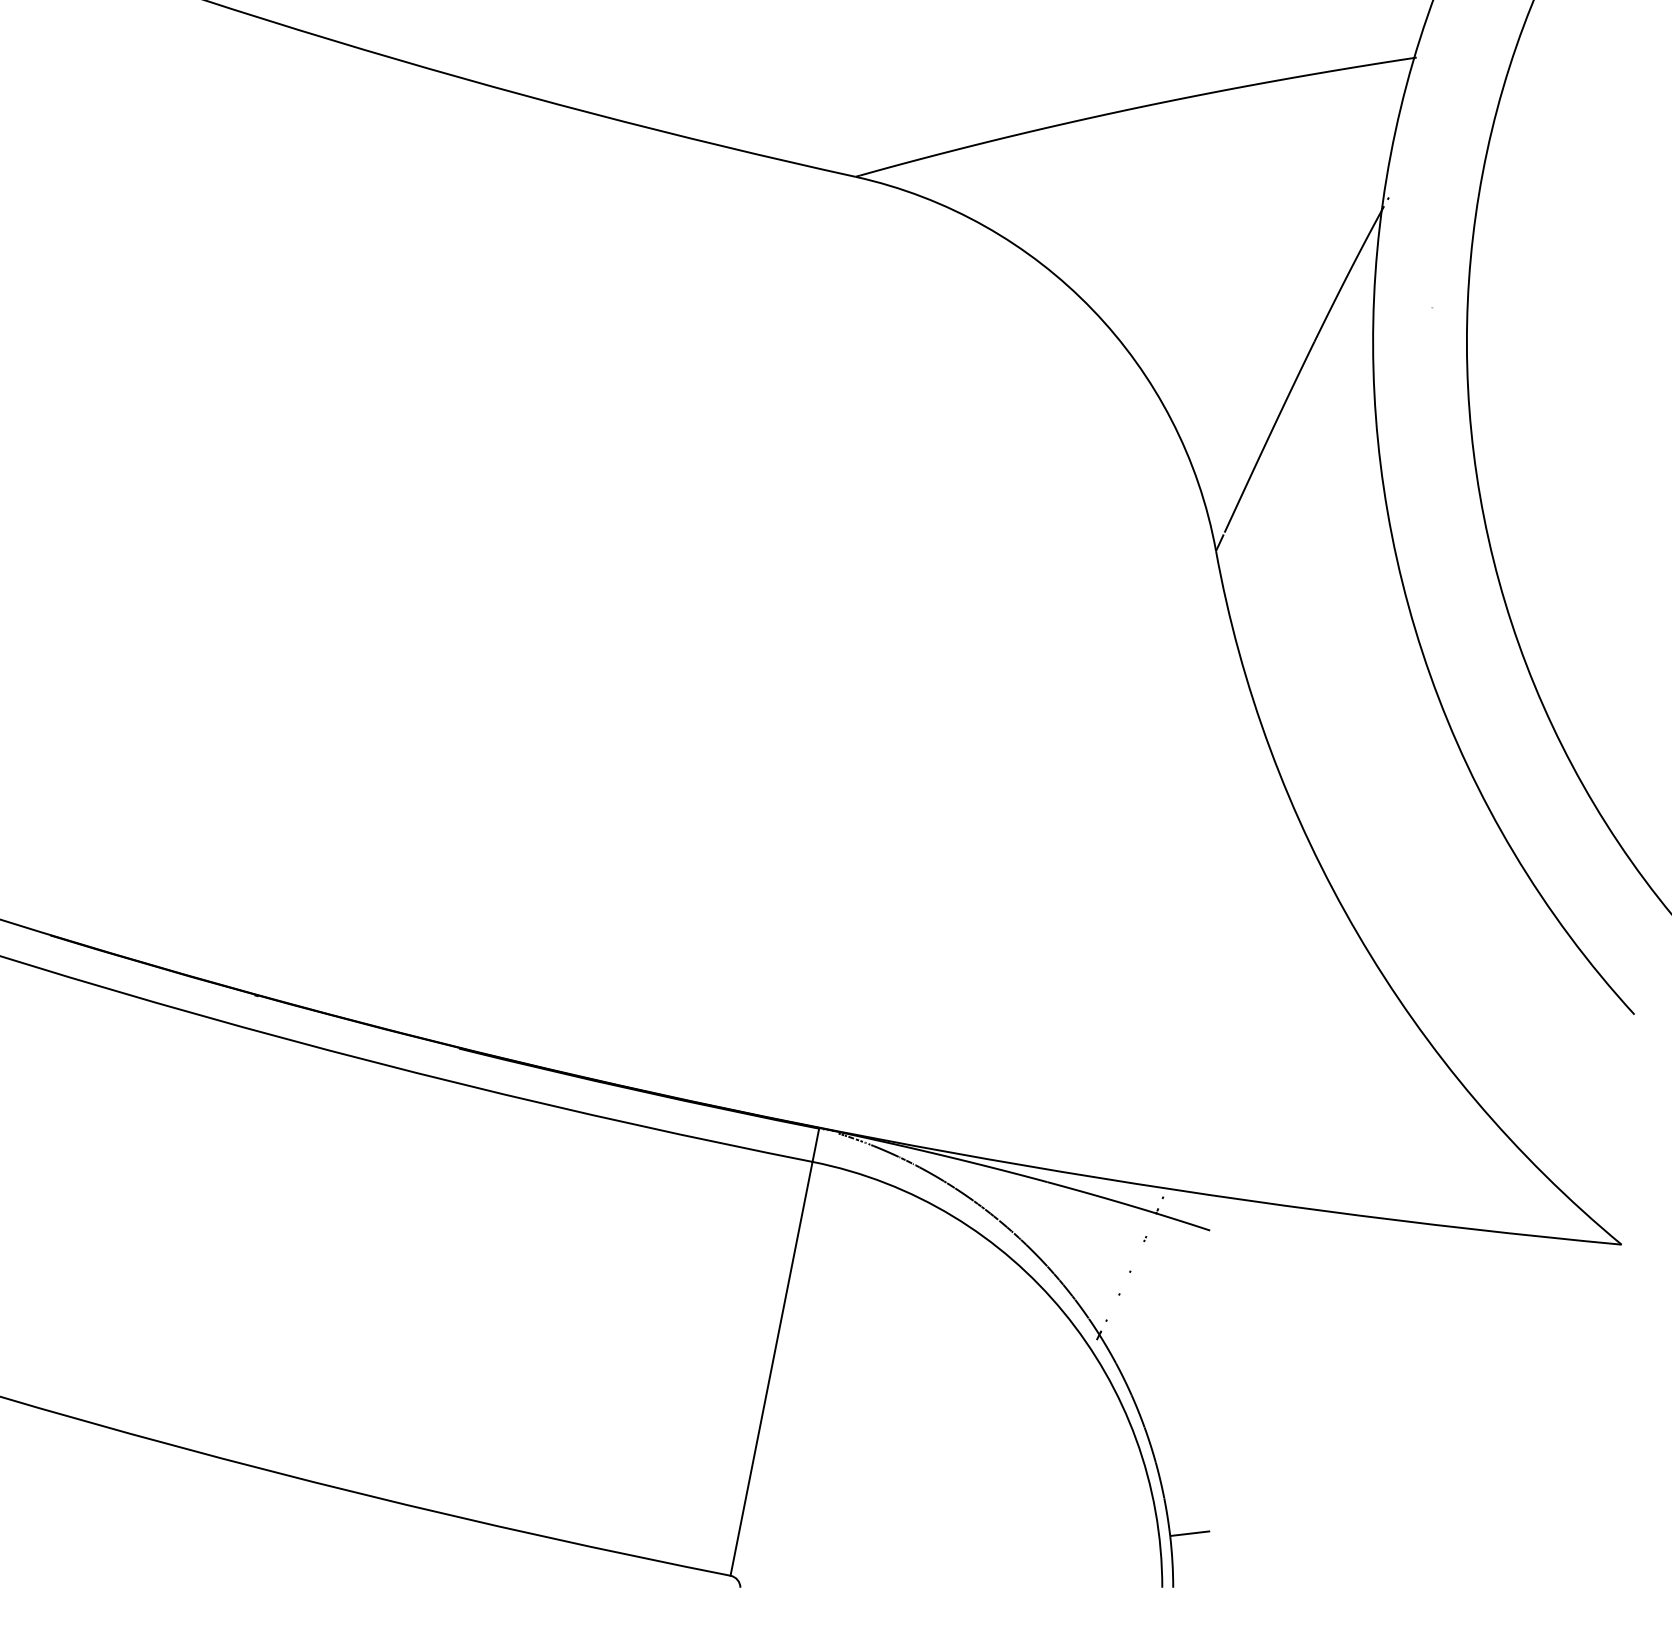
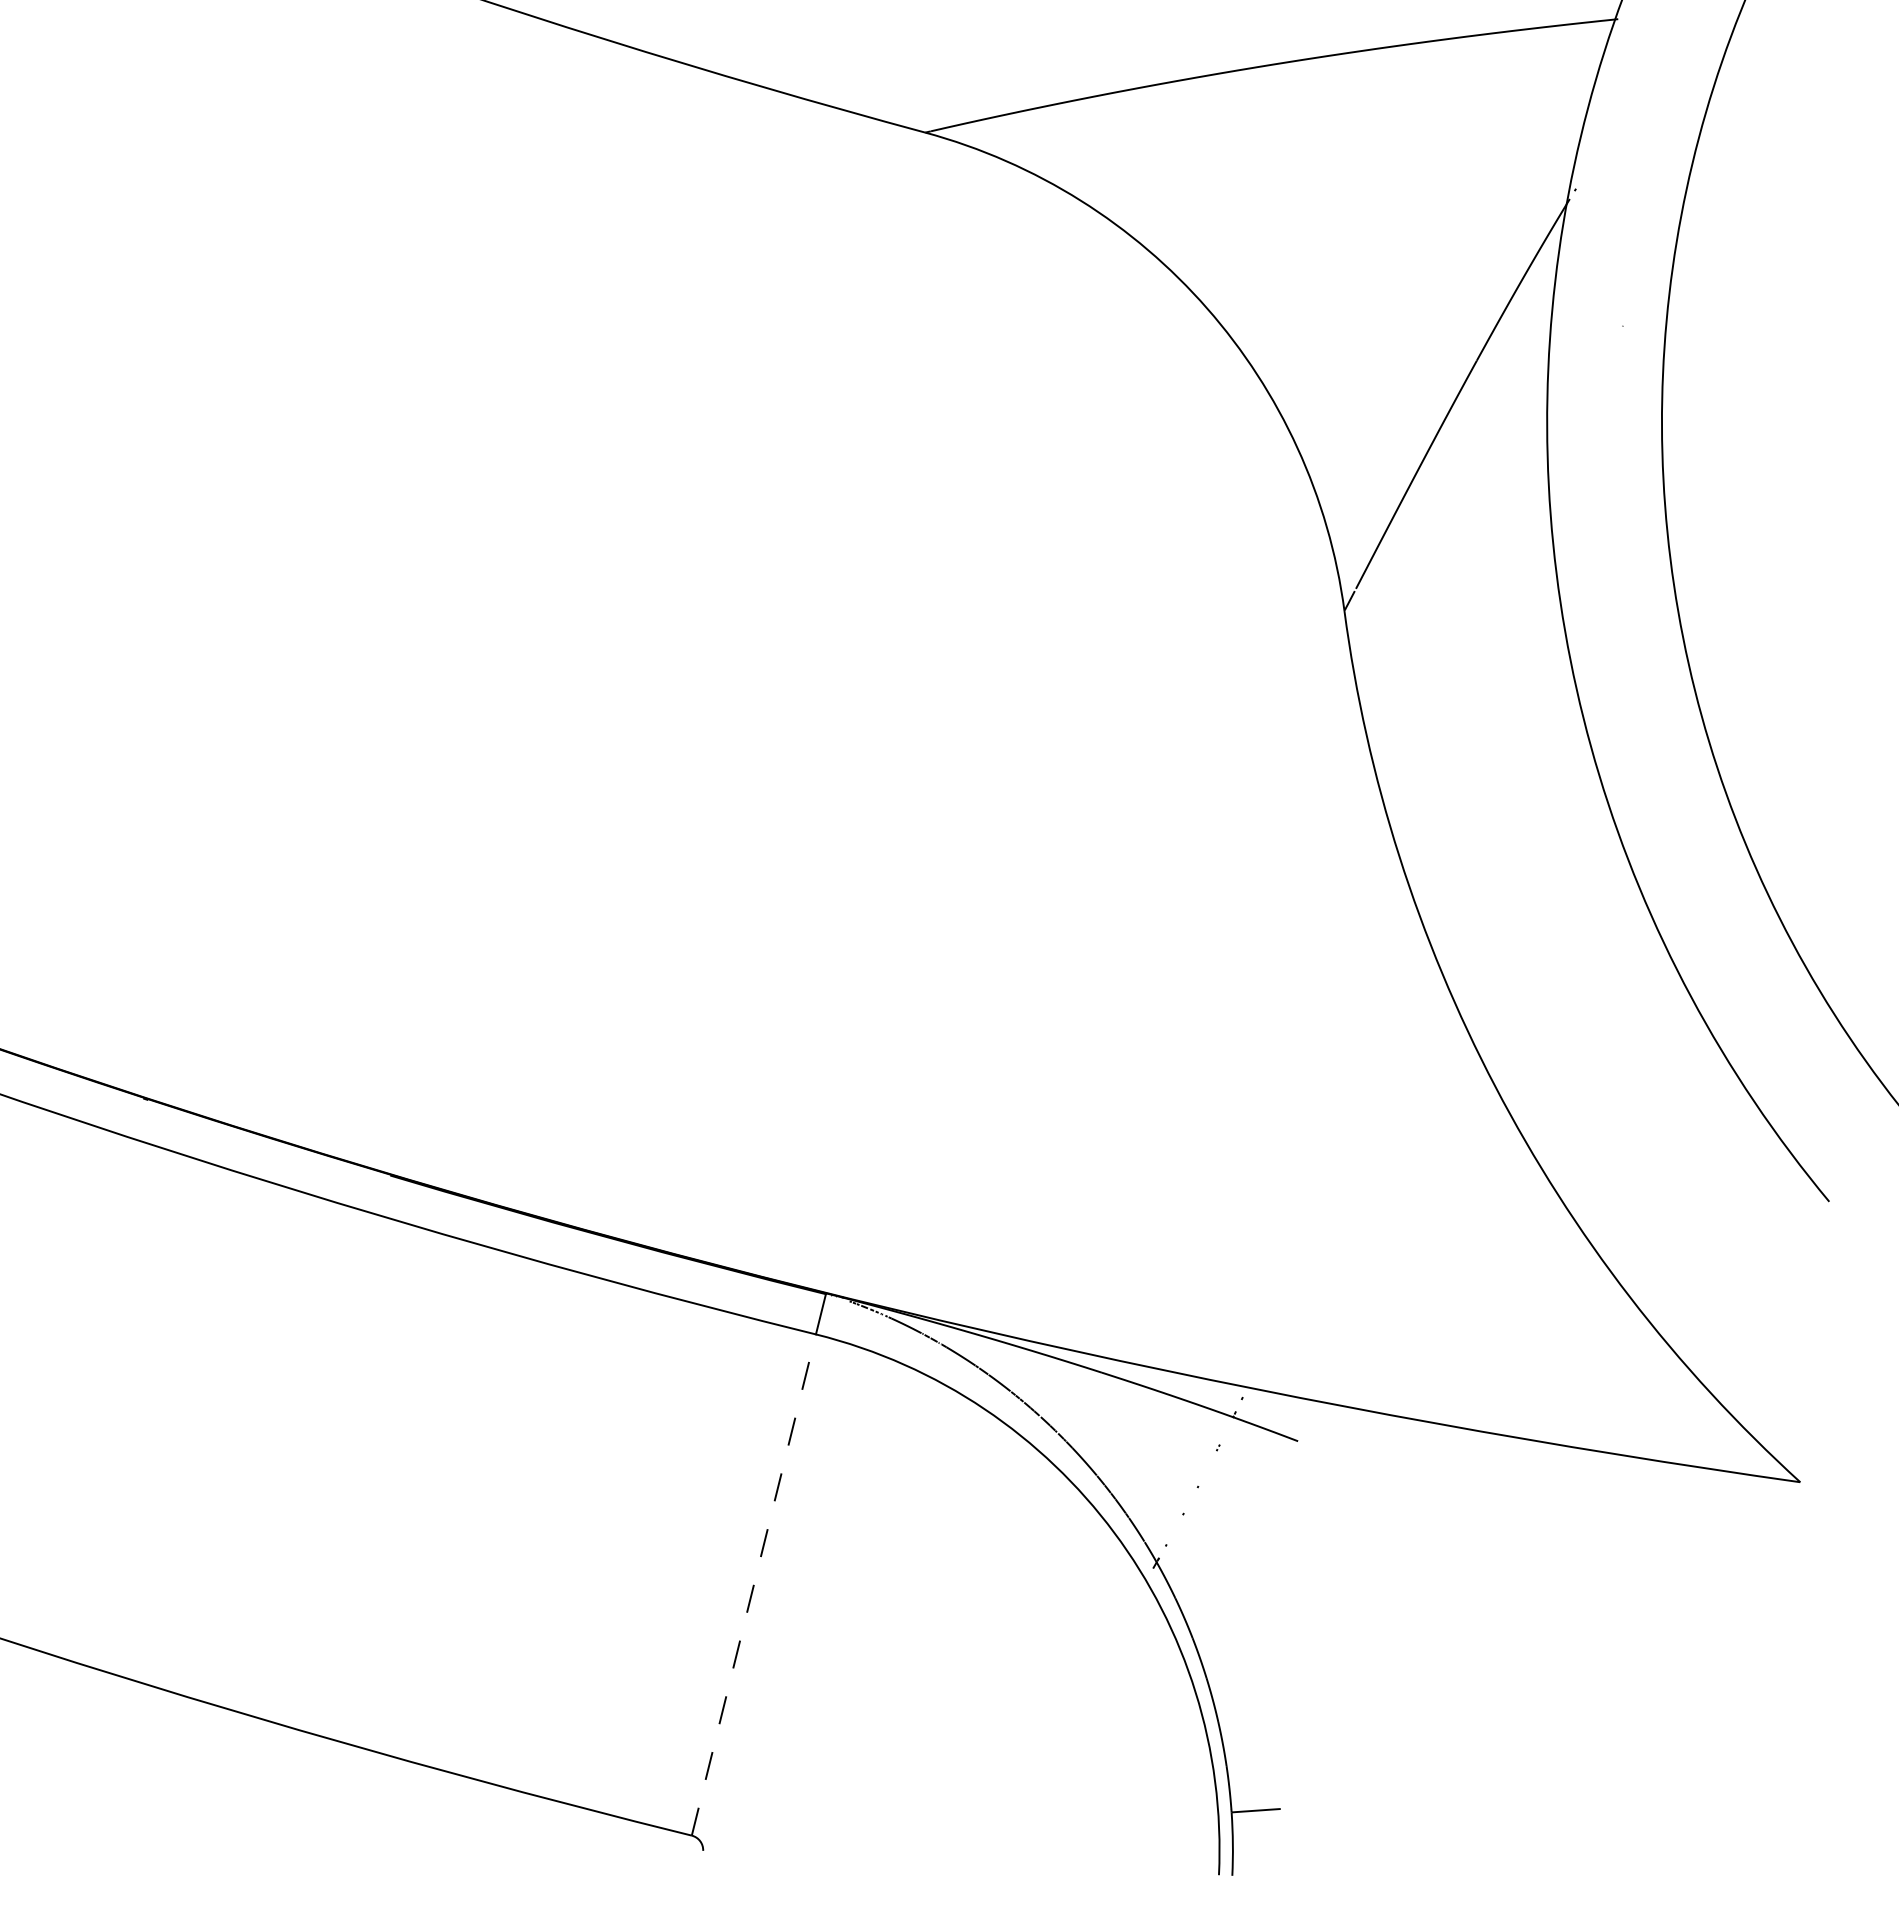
line: (771, 1368) -> (753, 1584), solid -> dashed

